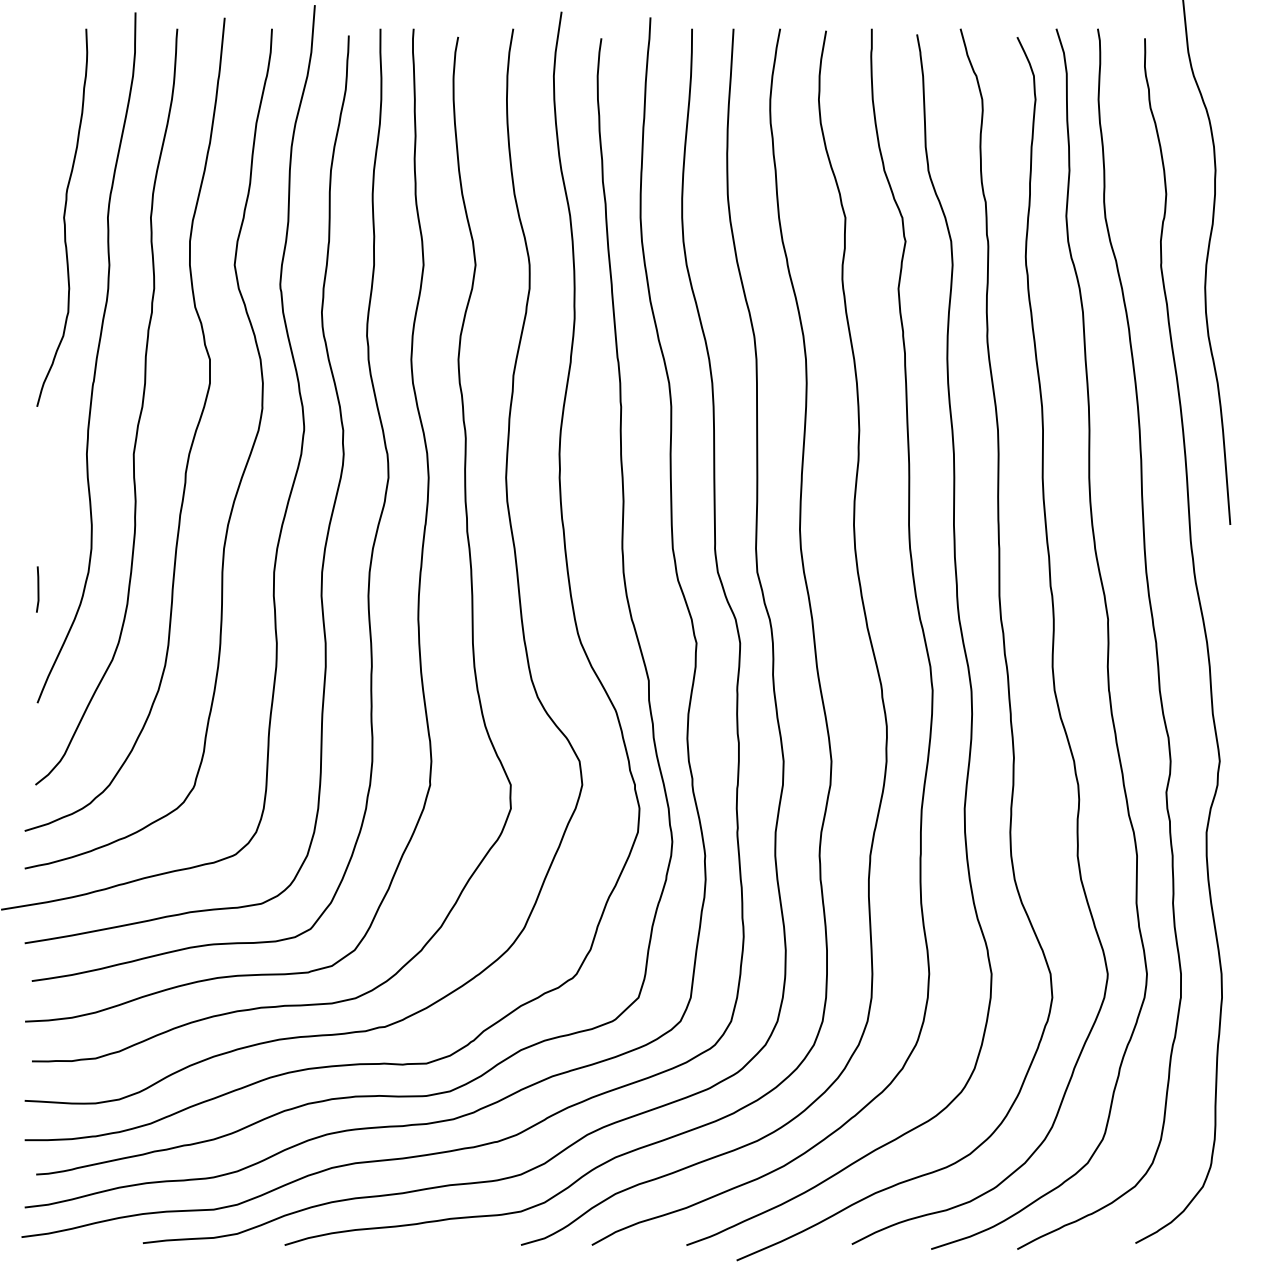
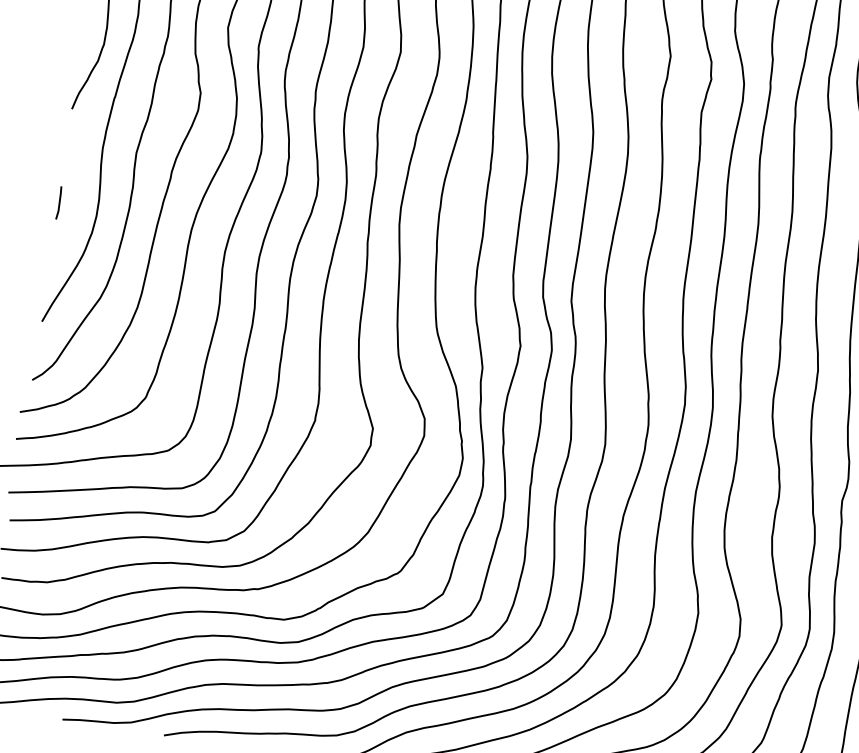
line: (37, 589) -> (58, 202), moved

